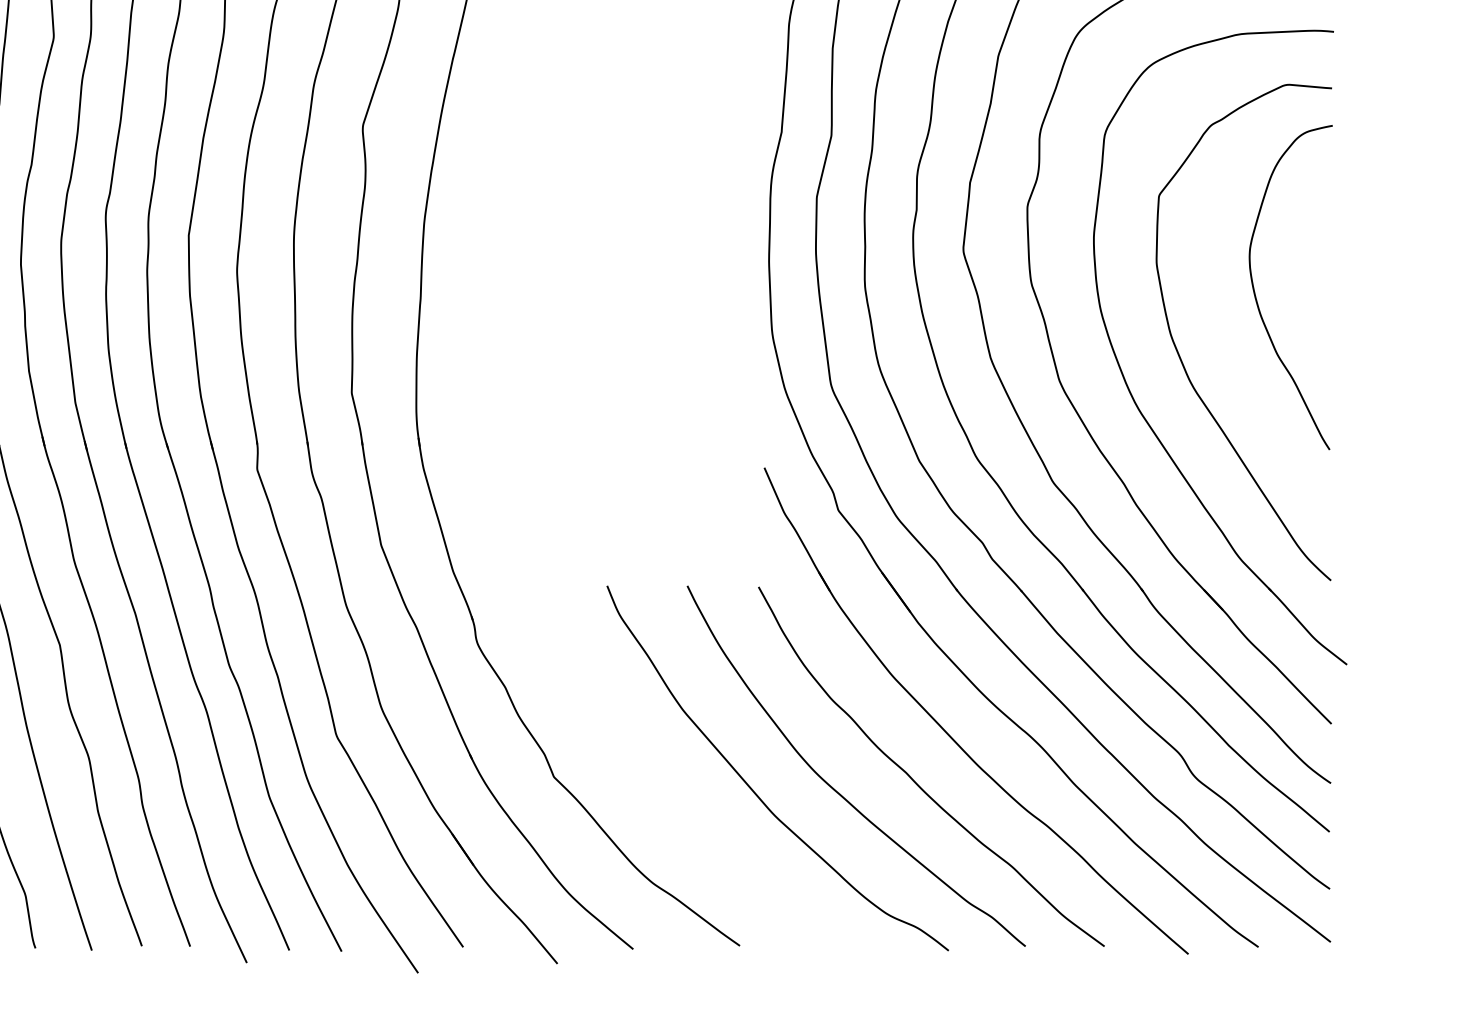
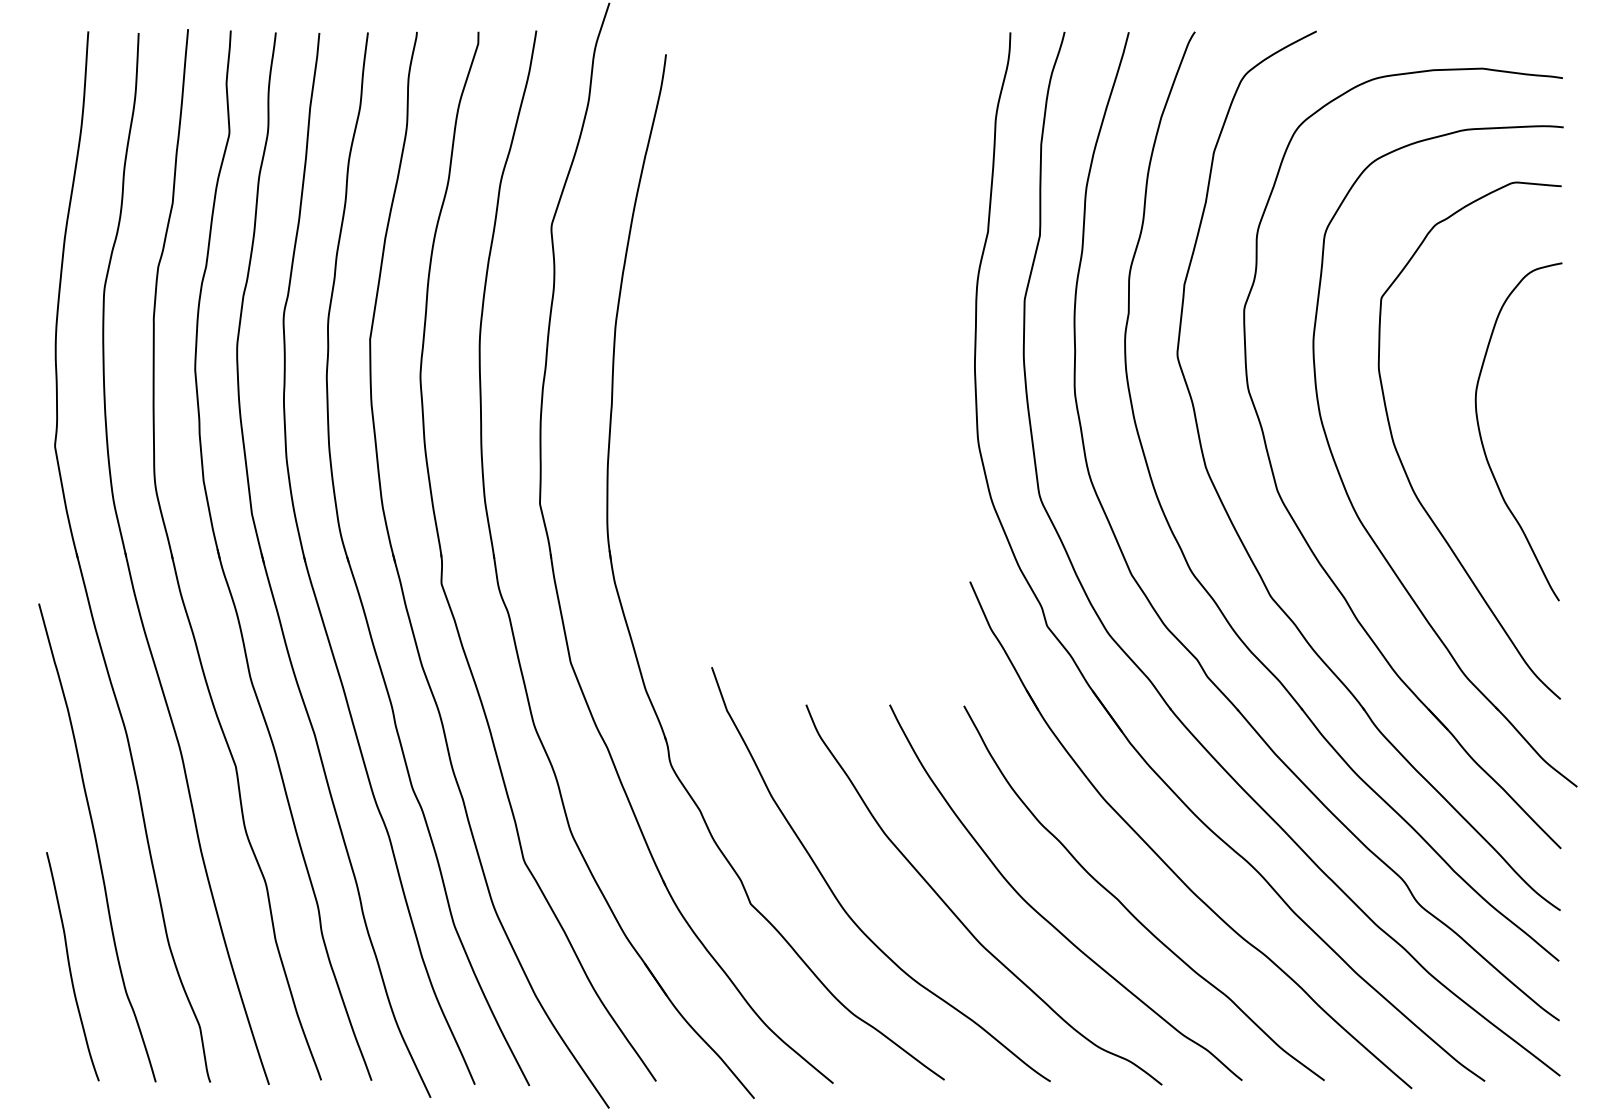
curve: (1256, 294) -> (1482, 439), moved
curve: (640, 775) -> (840, 902), added

